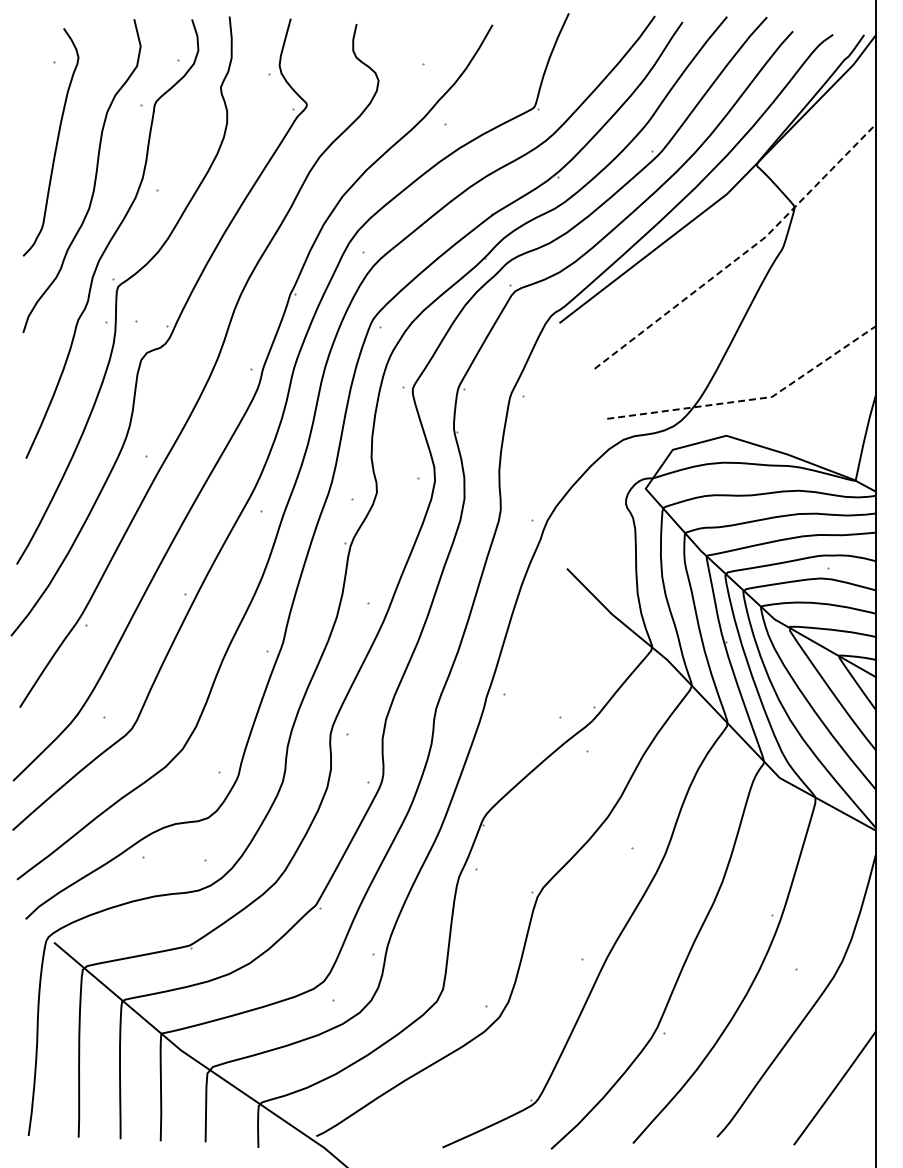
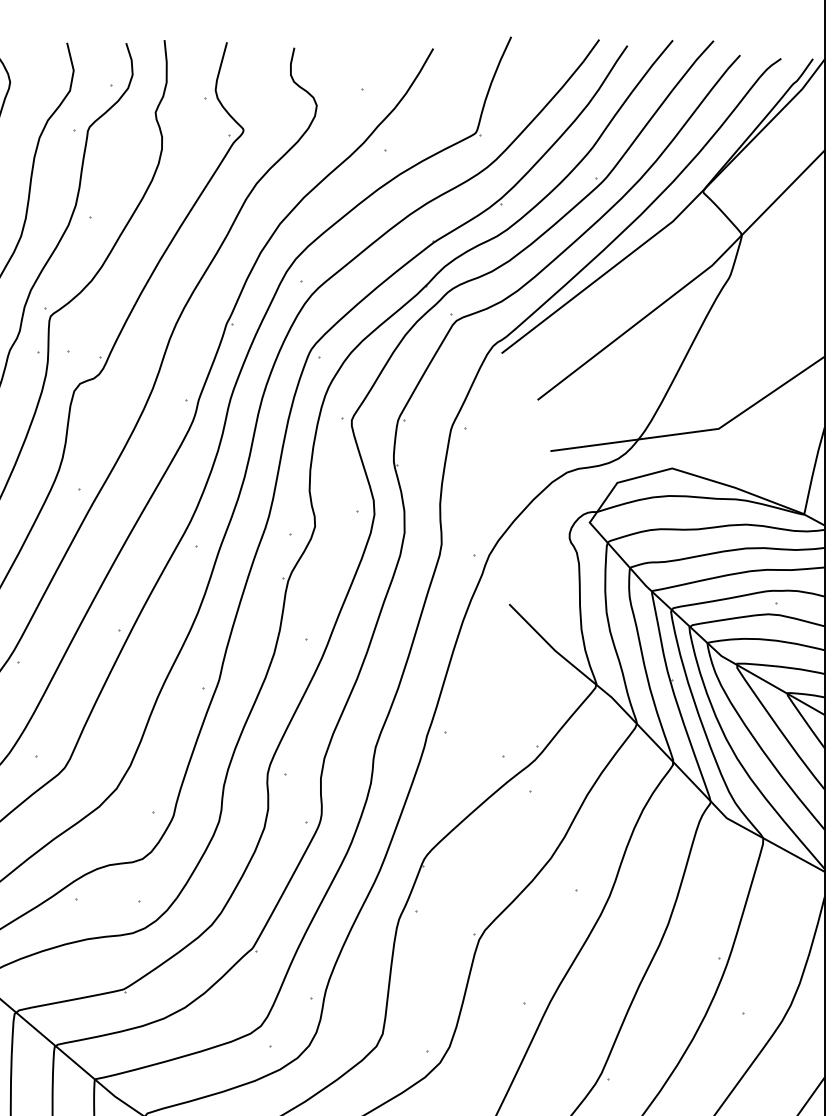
line: (743, 254) -> (689, 283), dashed -> solid
line: (752, 399) -> (698, 431), dashed -> solid

